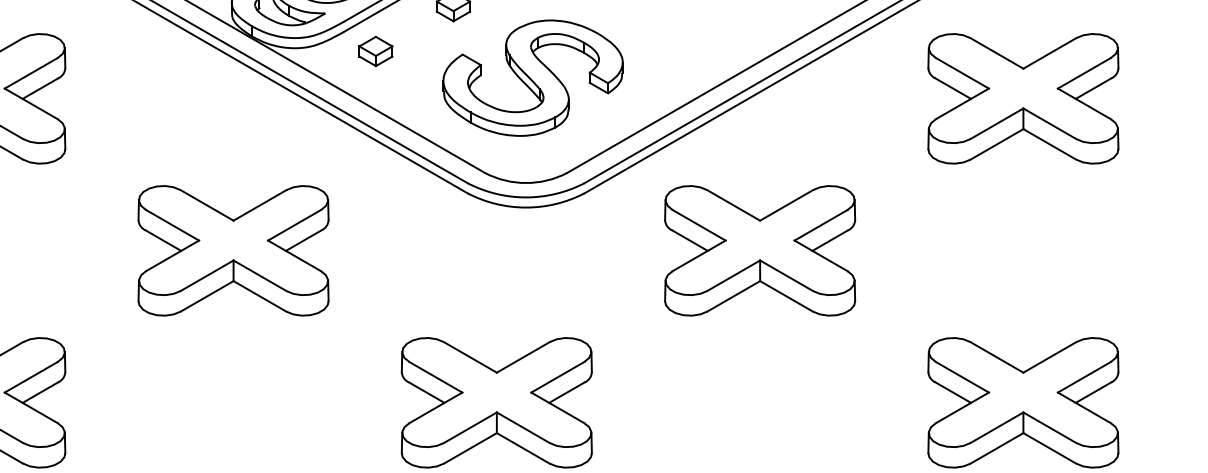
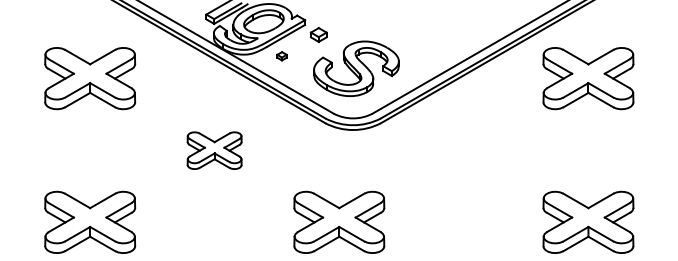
part: (374, 52) -> (281, 56), size x0.6
part: (233, 250) -> (214, 150), size x0.6
part: (759, 250) -> (463, 150), removed

